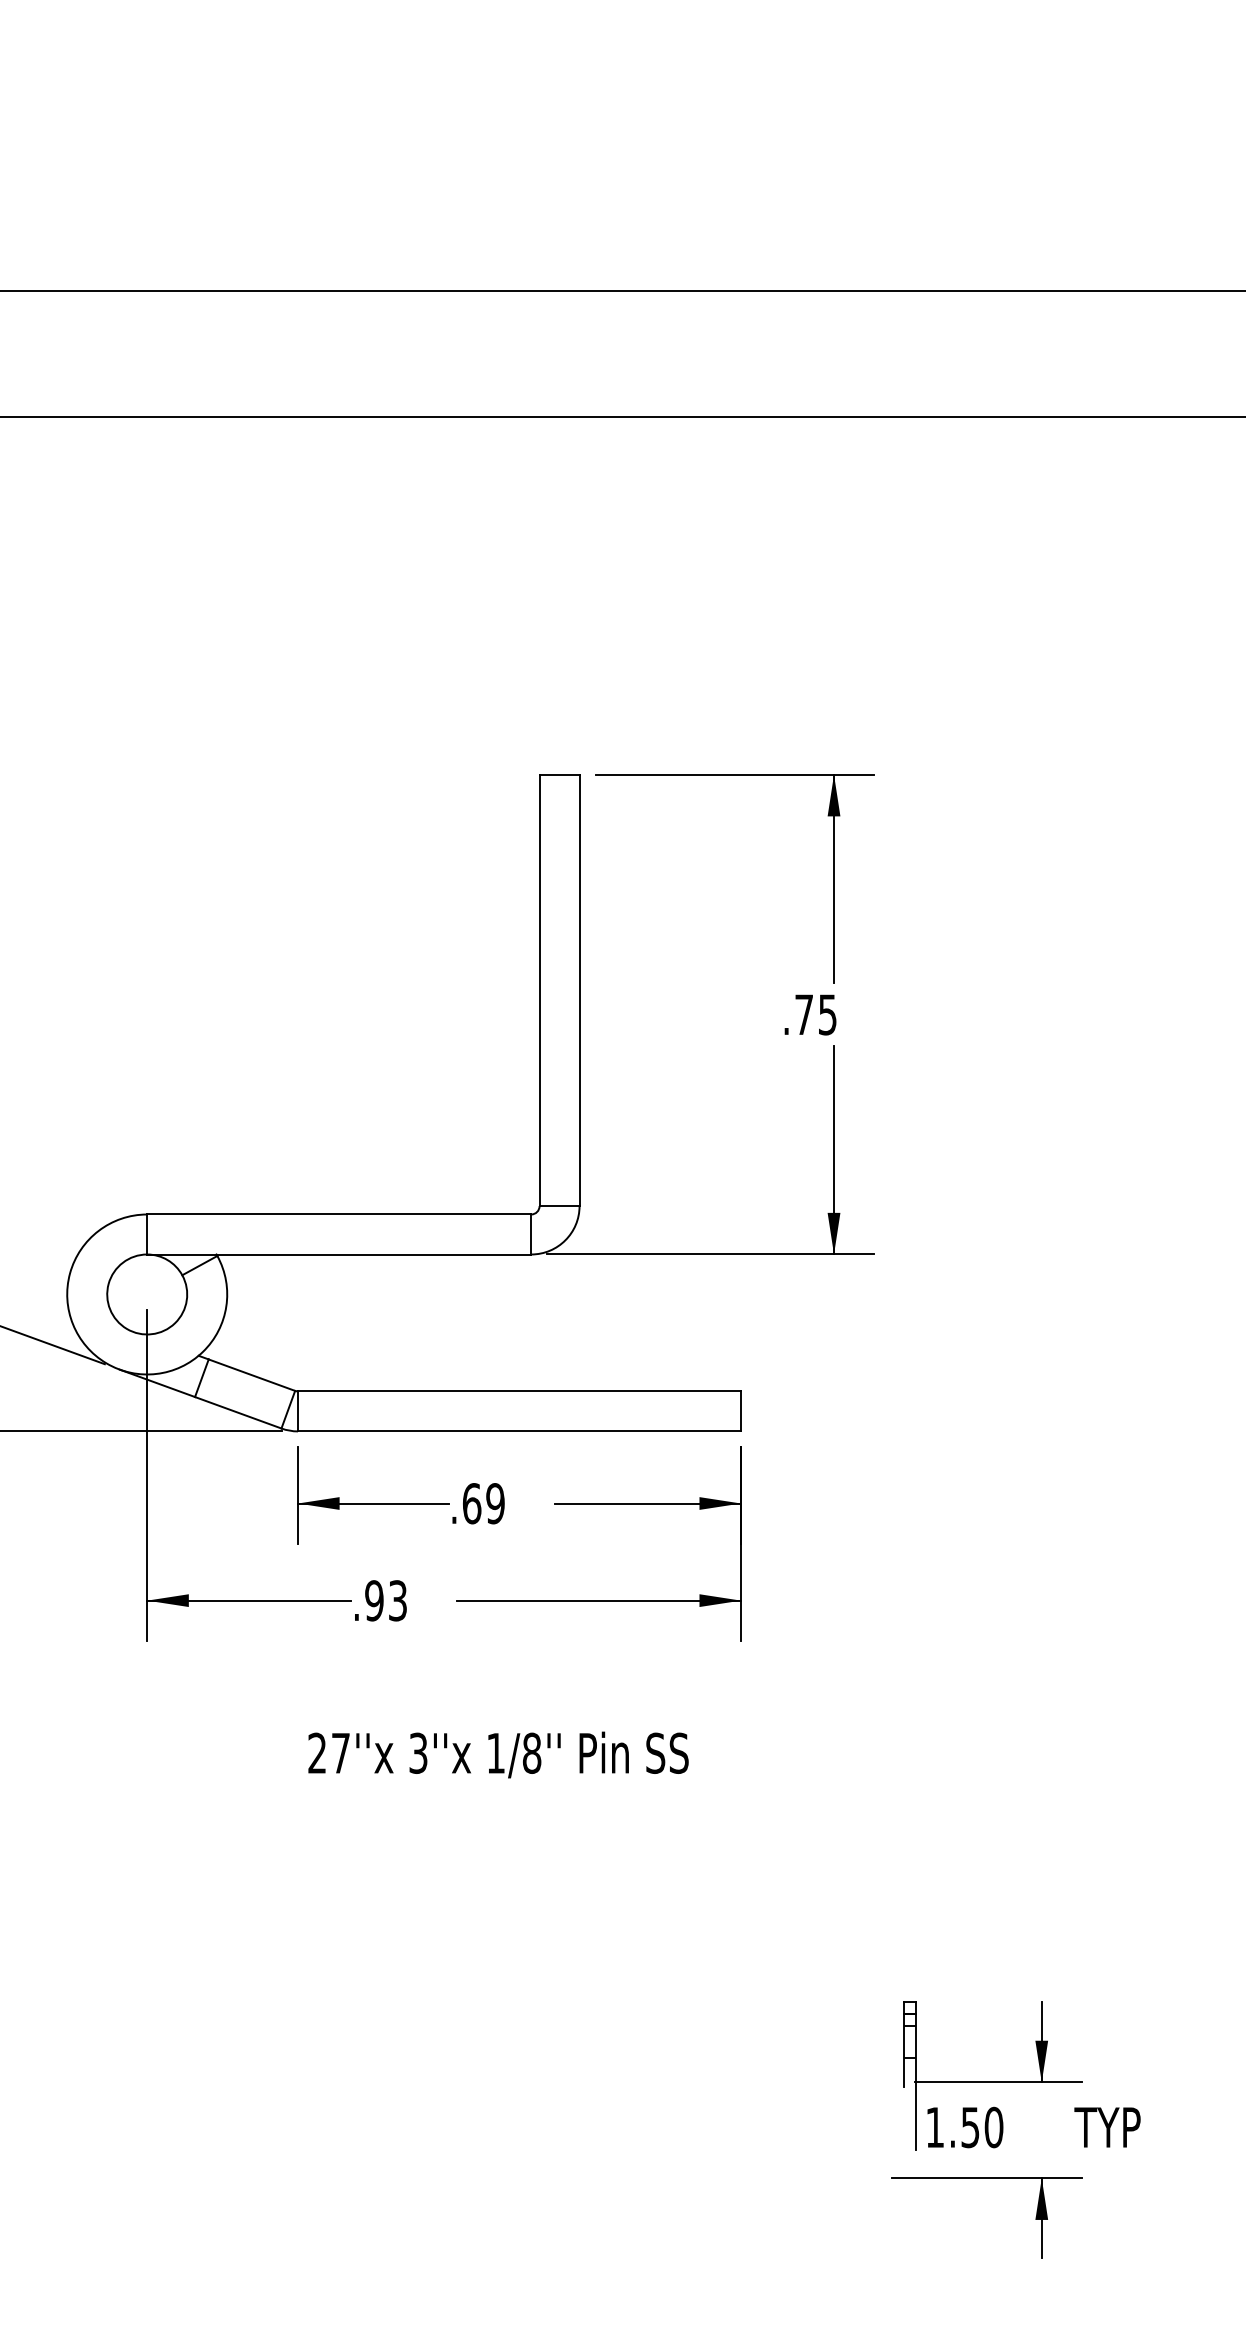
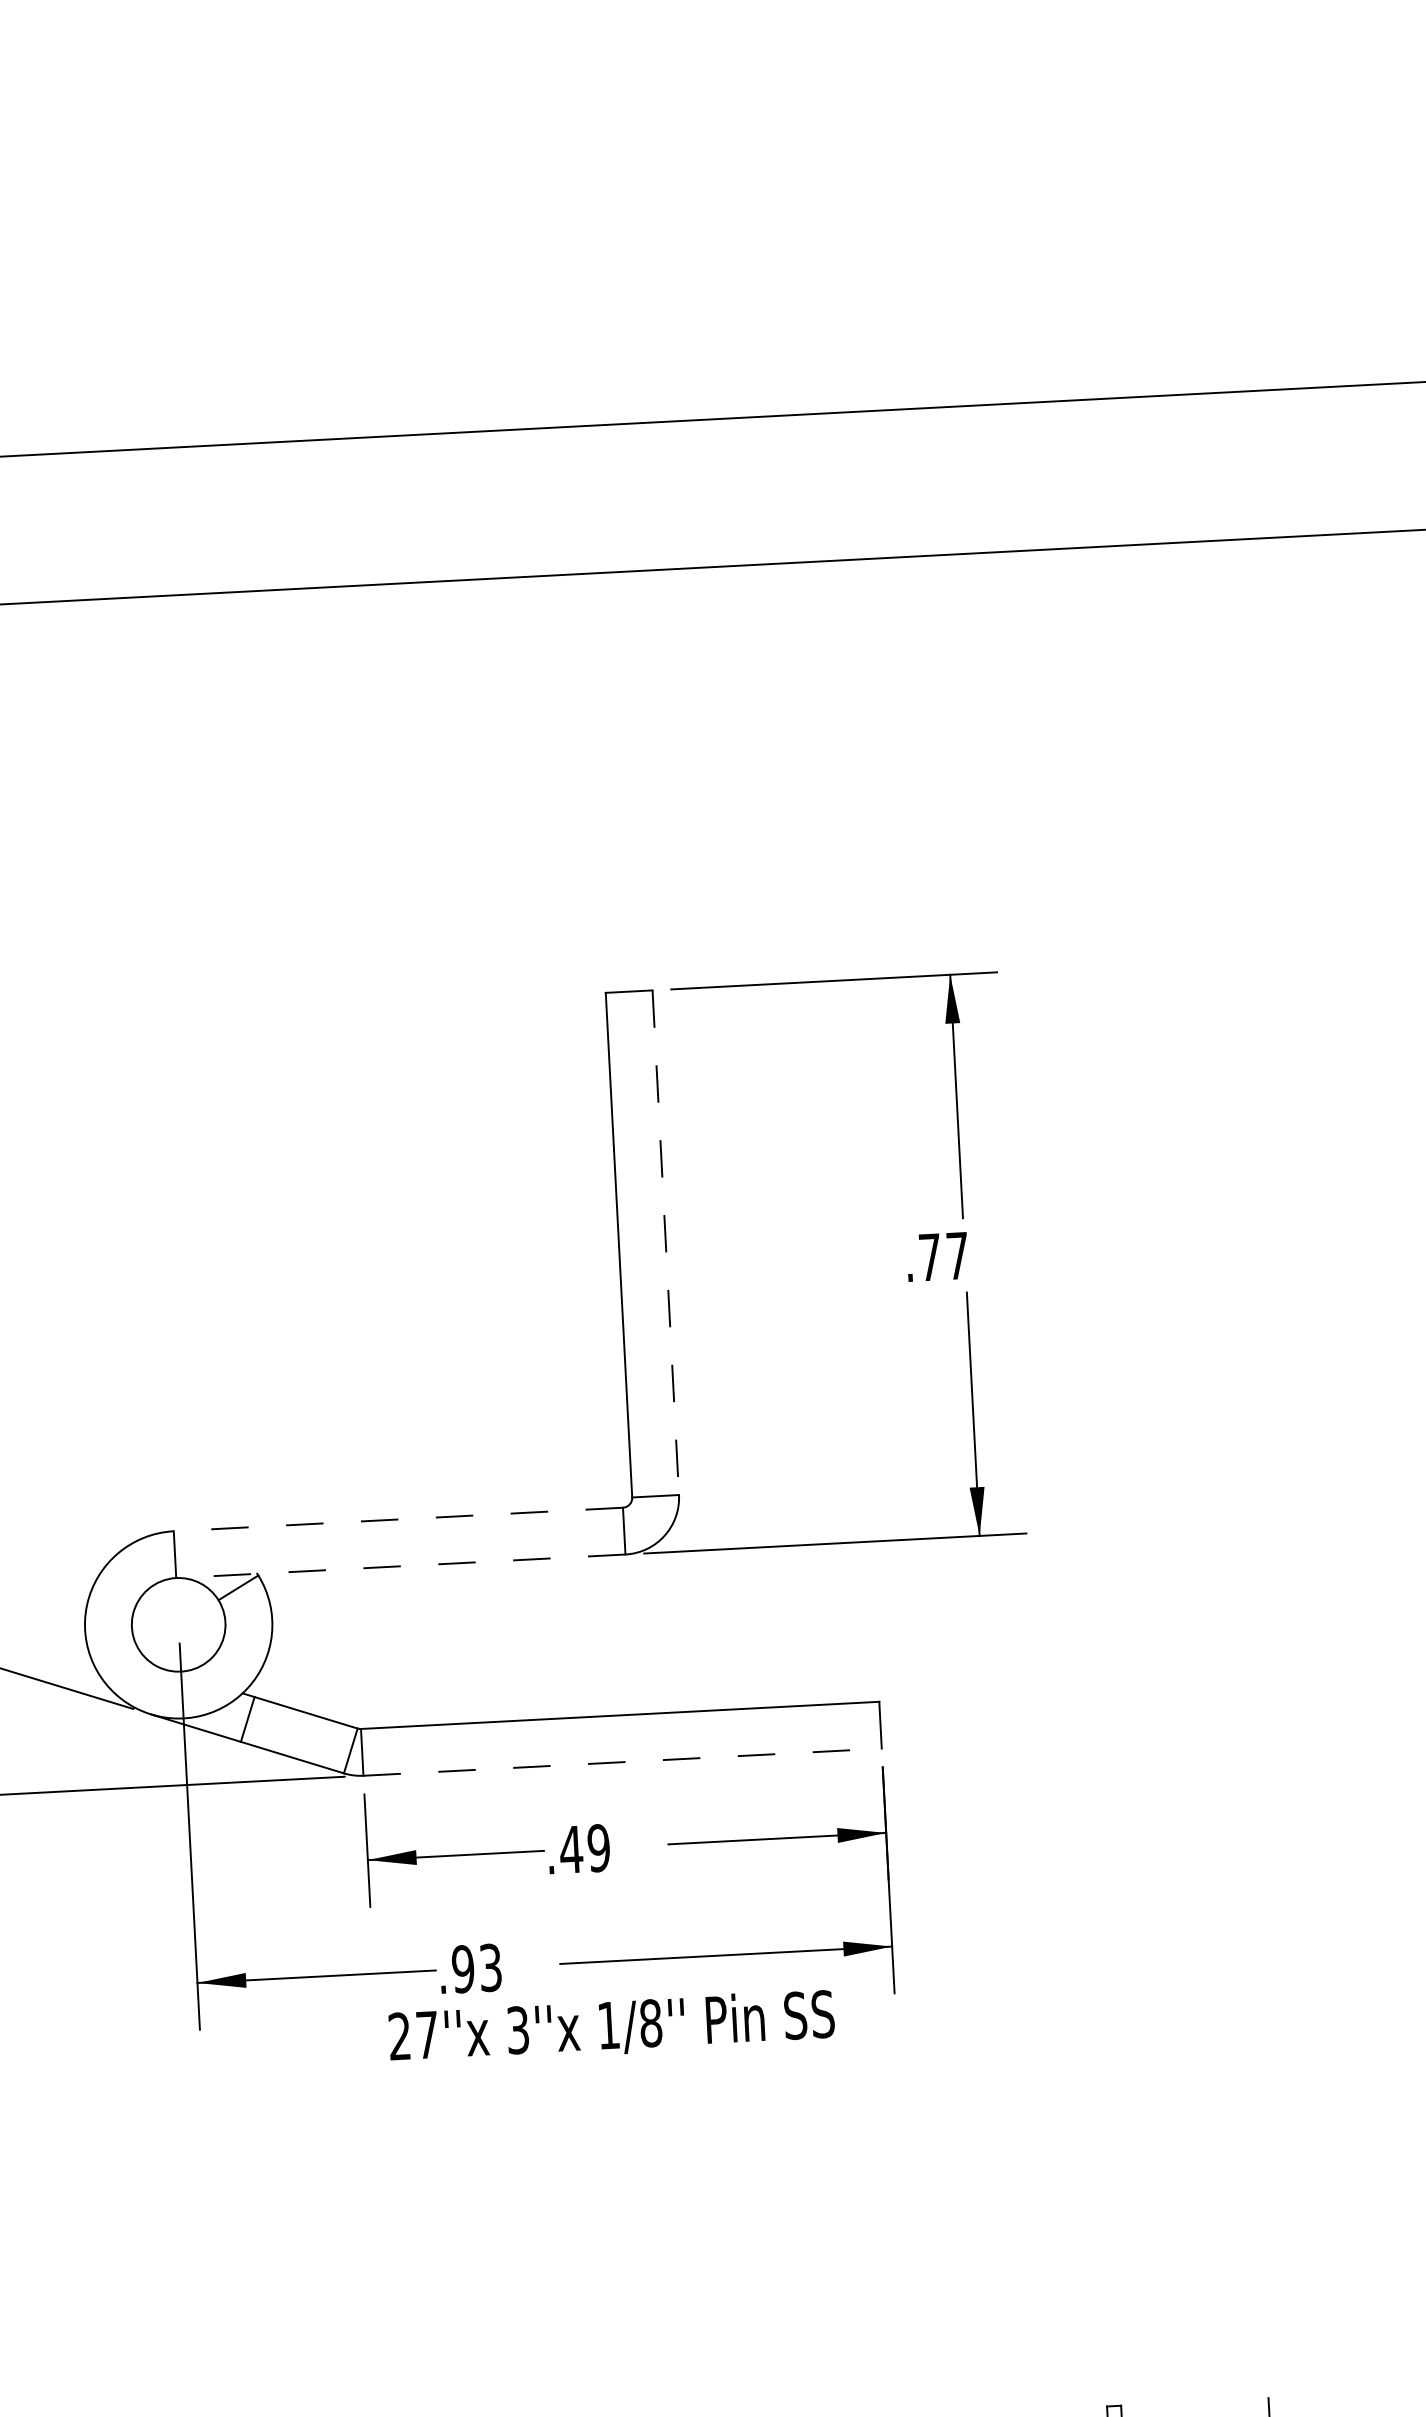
line: (579, 990) -> (665, 1242), solid -> dashed
text: (827, 1014) -> (957, 1255), .75 -> .77
line: (338, 1214) -> (397, 1519), solid -> dashed
line: (338, 1254) -> (399, 1566), solid -> dashed
line: (519, 1431) -> (622, 1762), solid -> dashed
text: (471, 1503) -> (570, 1849), .69 -> .49
text: (498, 1754) -> (611, 2026), moved

